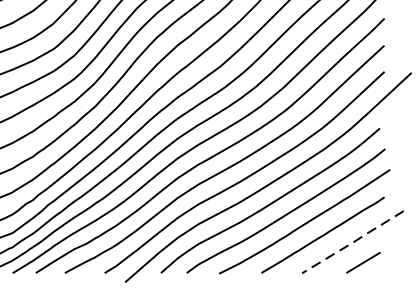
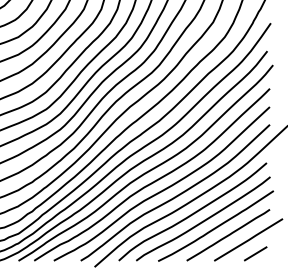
line: (354, 241) -> (249, 239), dashed -> solid

